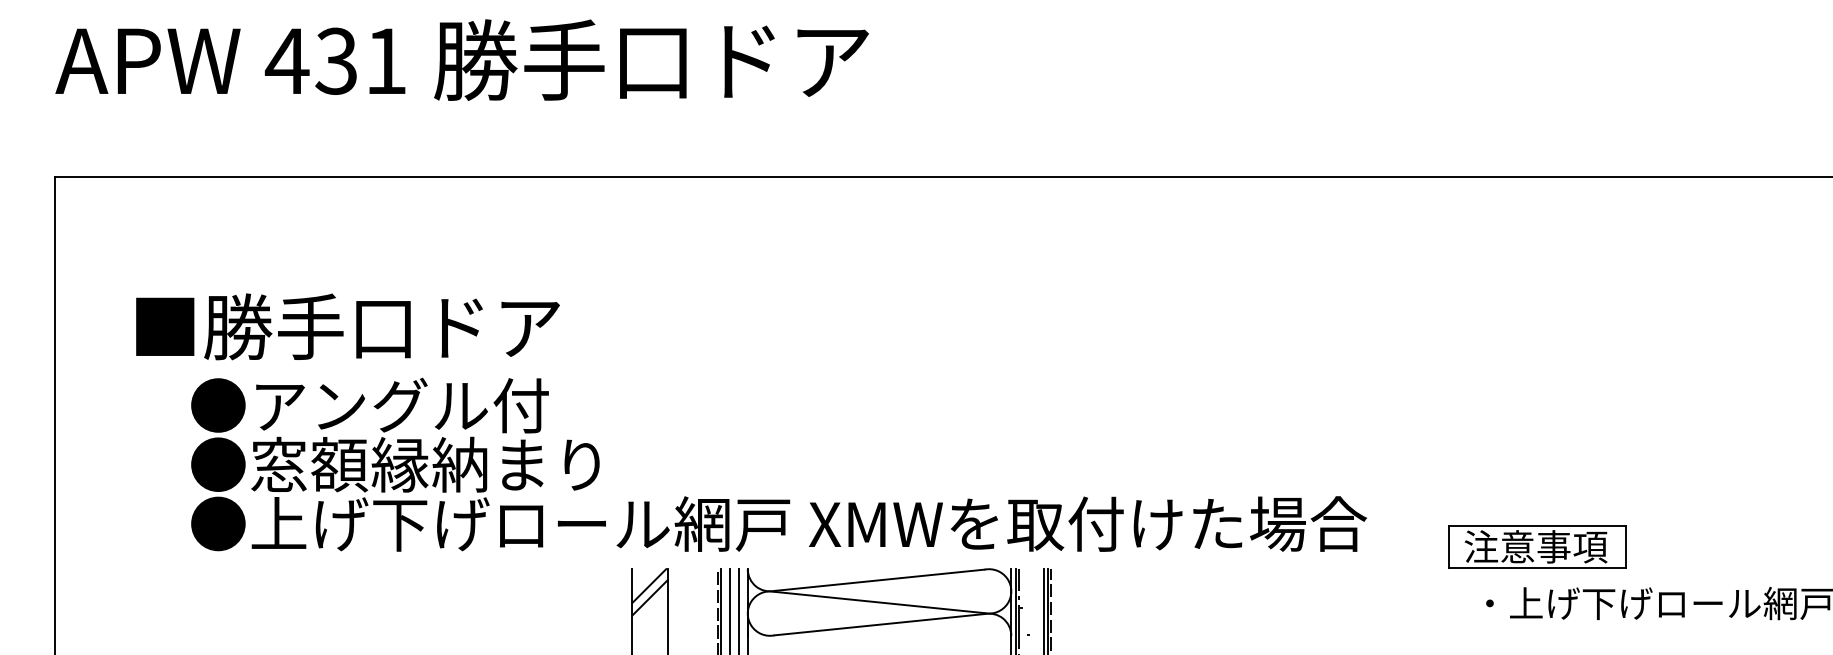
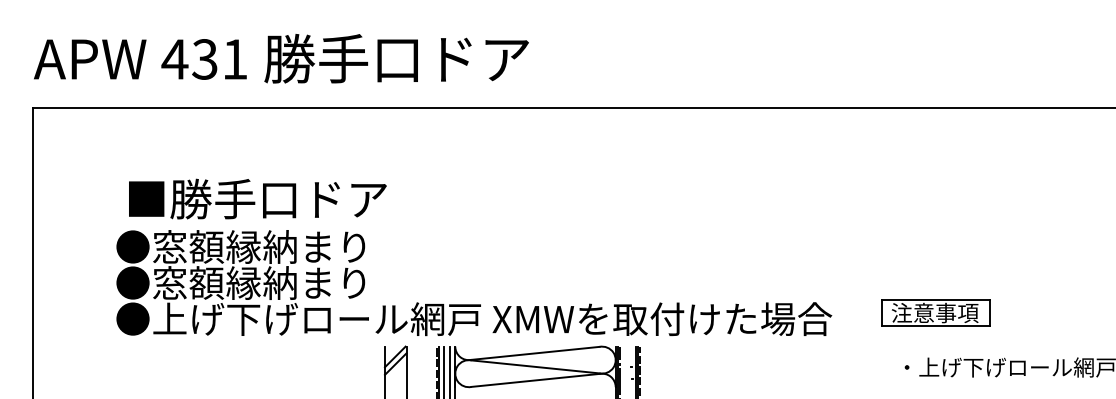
text: (462, 59) -> (281, 58), moved
text: (347, 325) -> (257, 198), moved
text: (426, 404) -> (259, 246), ●アングル付 -> ●窓額縁納まり
part: (1536, 545) -> (935, 312), moved

